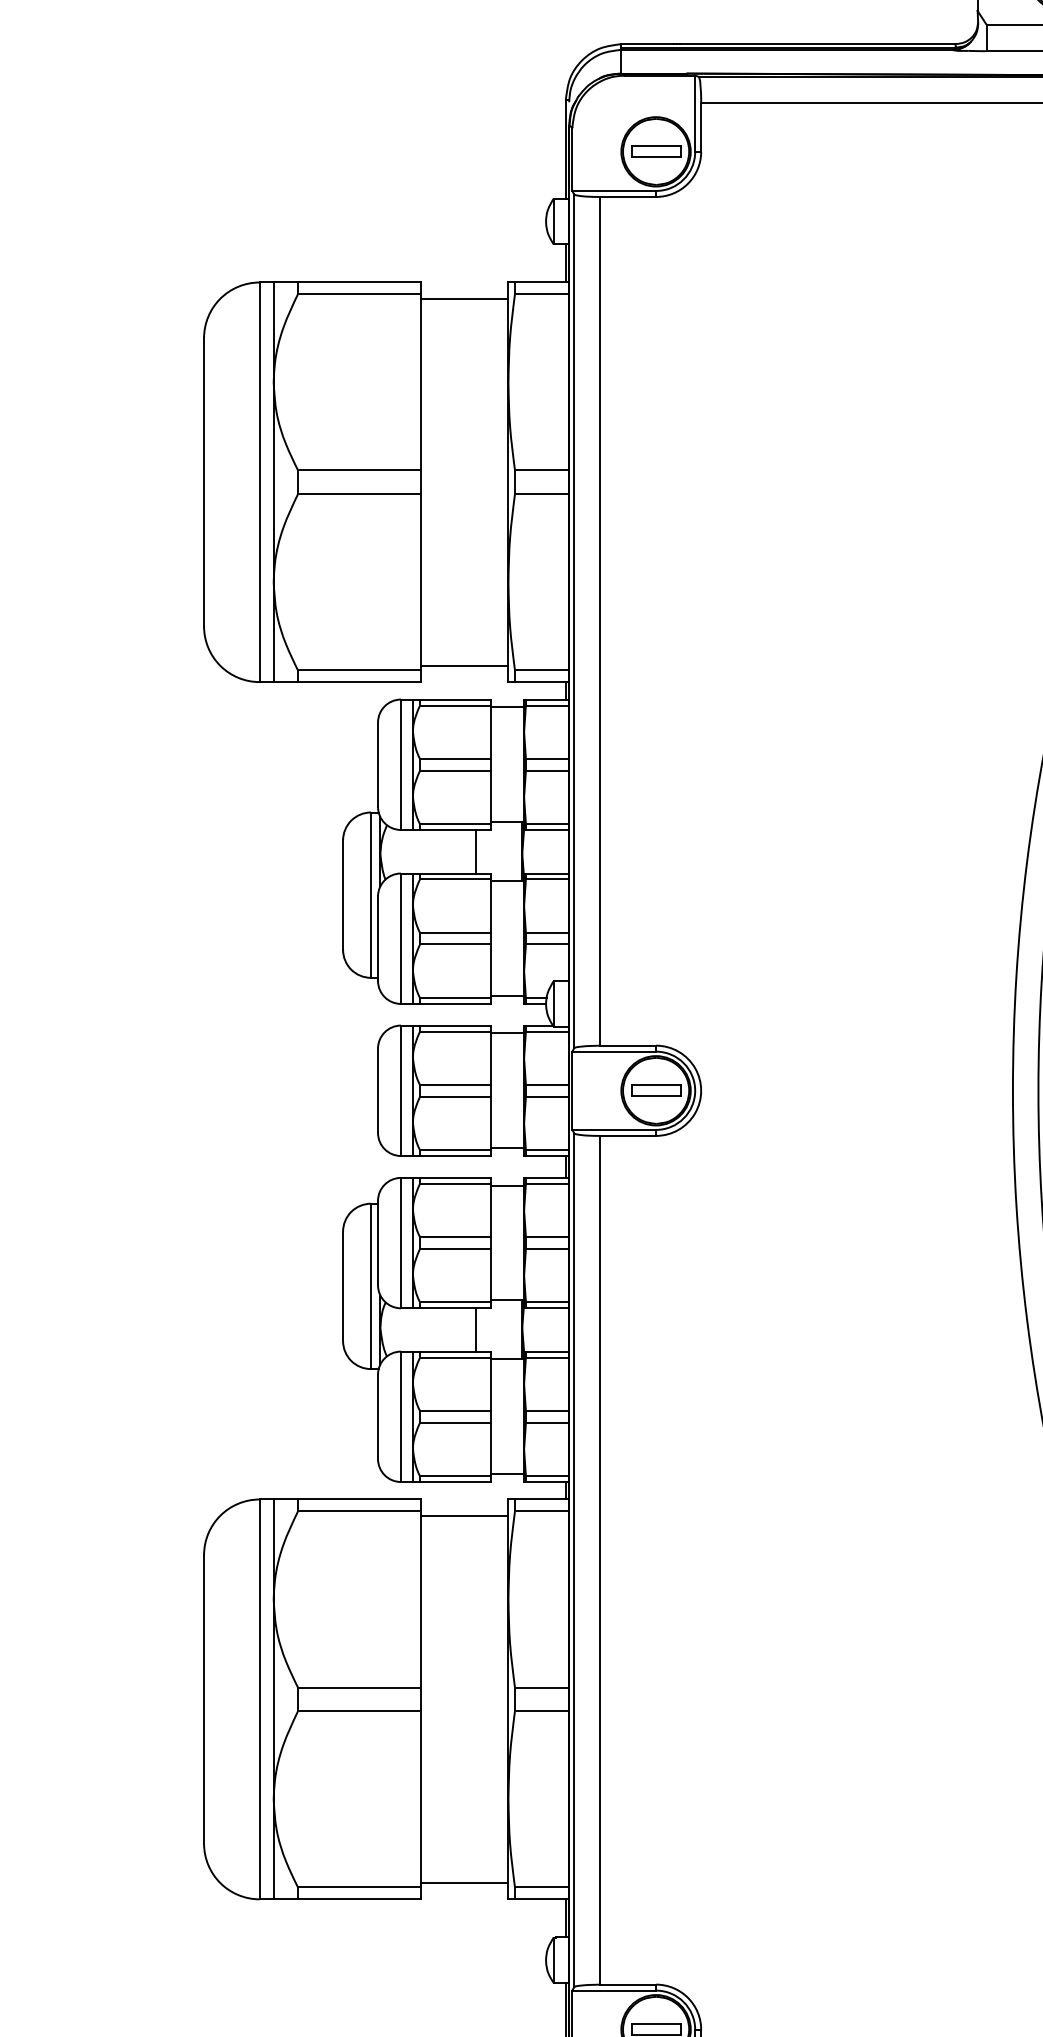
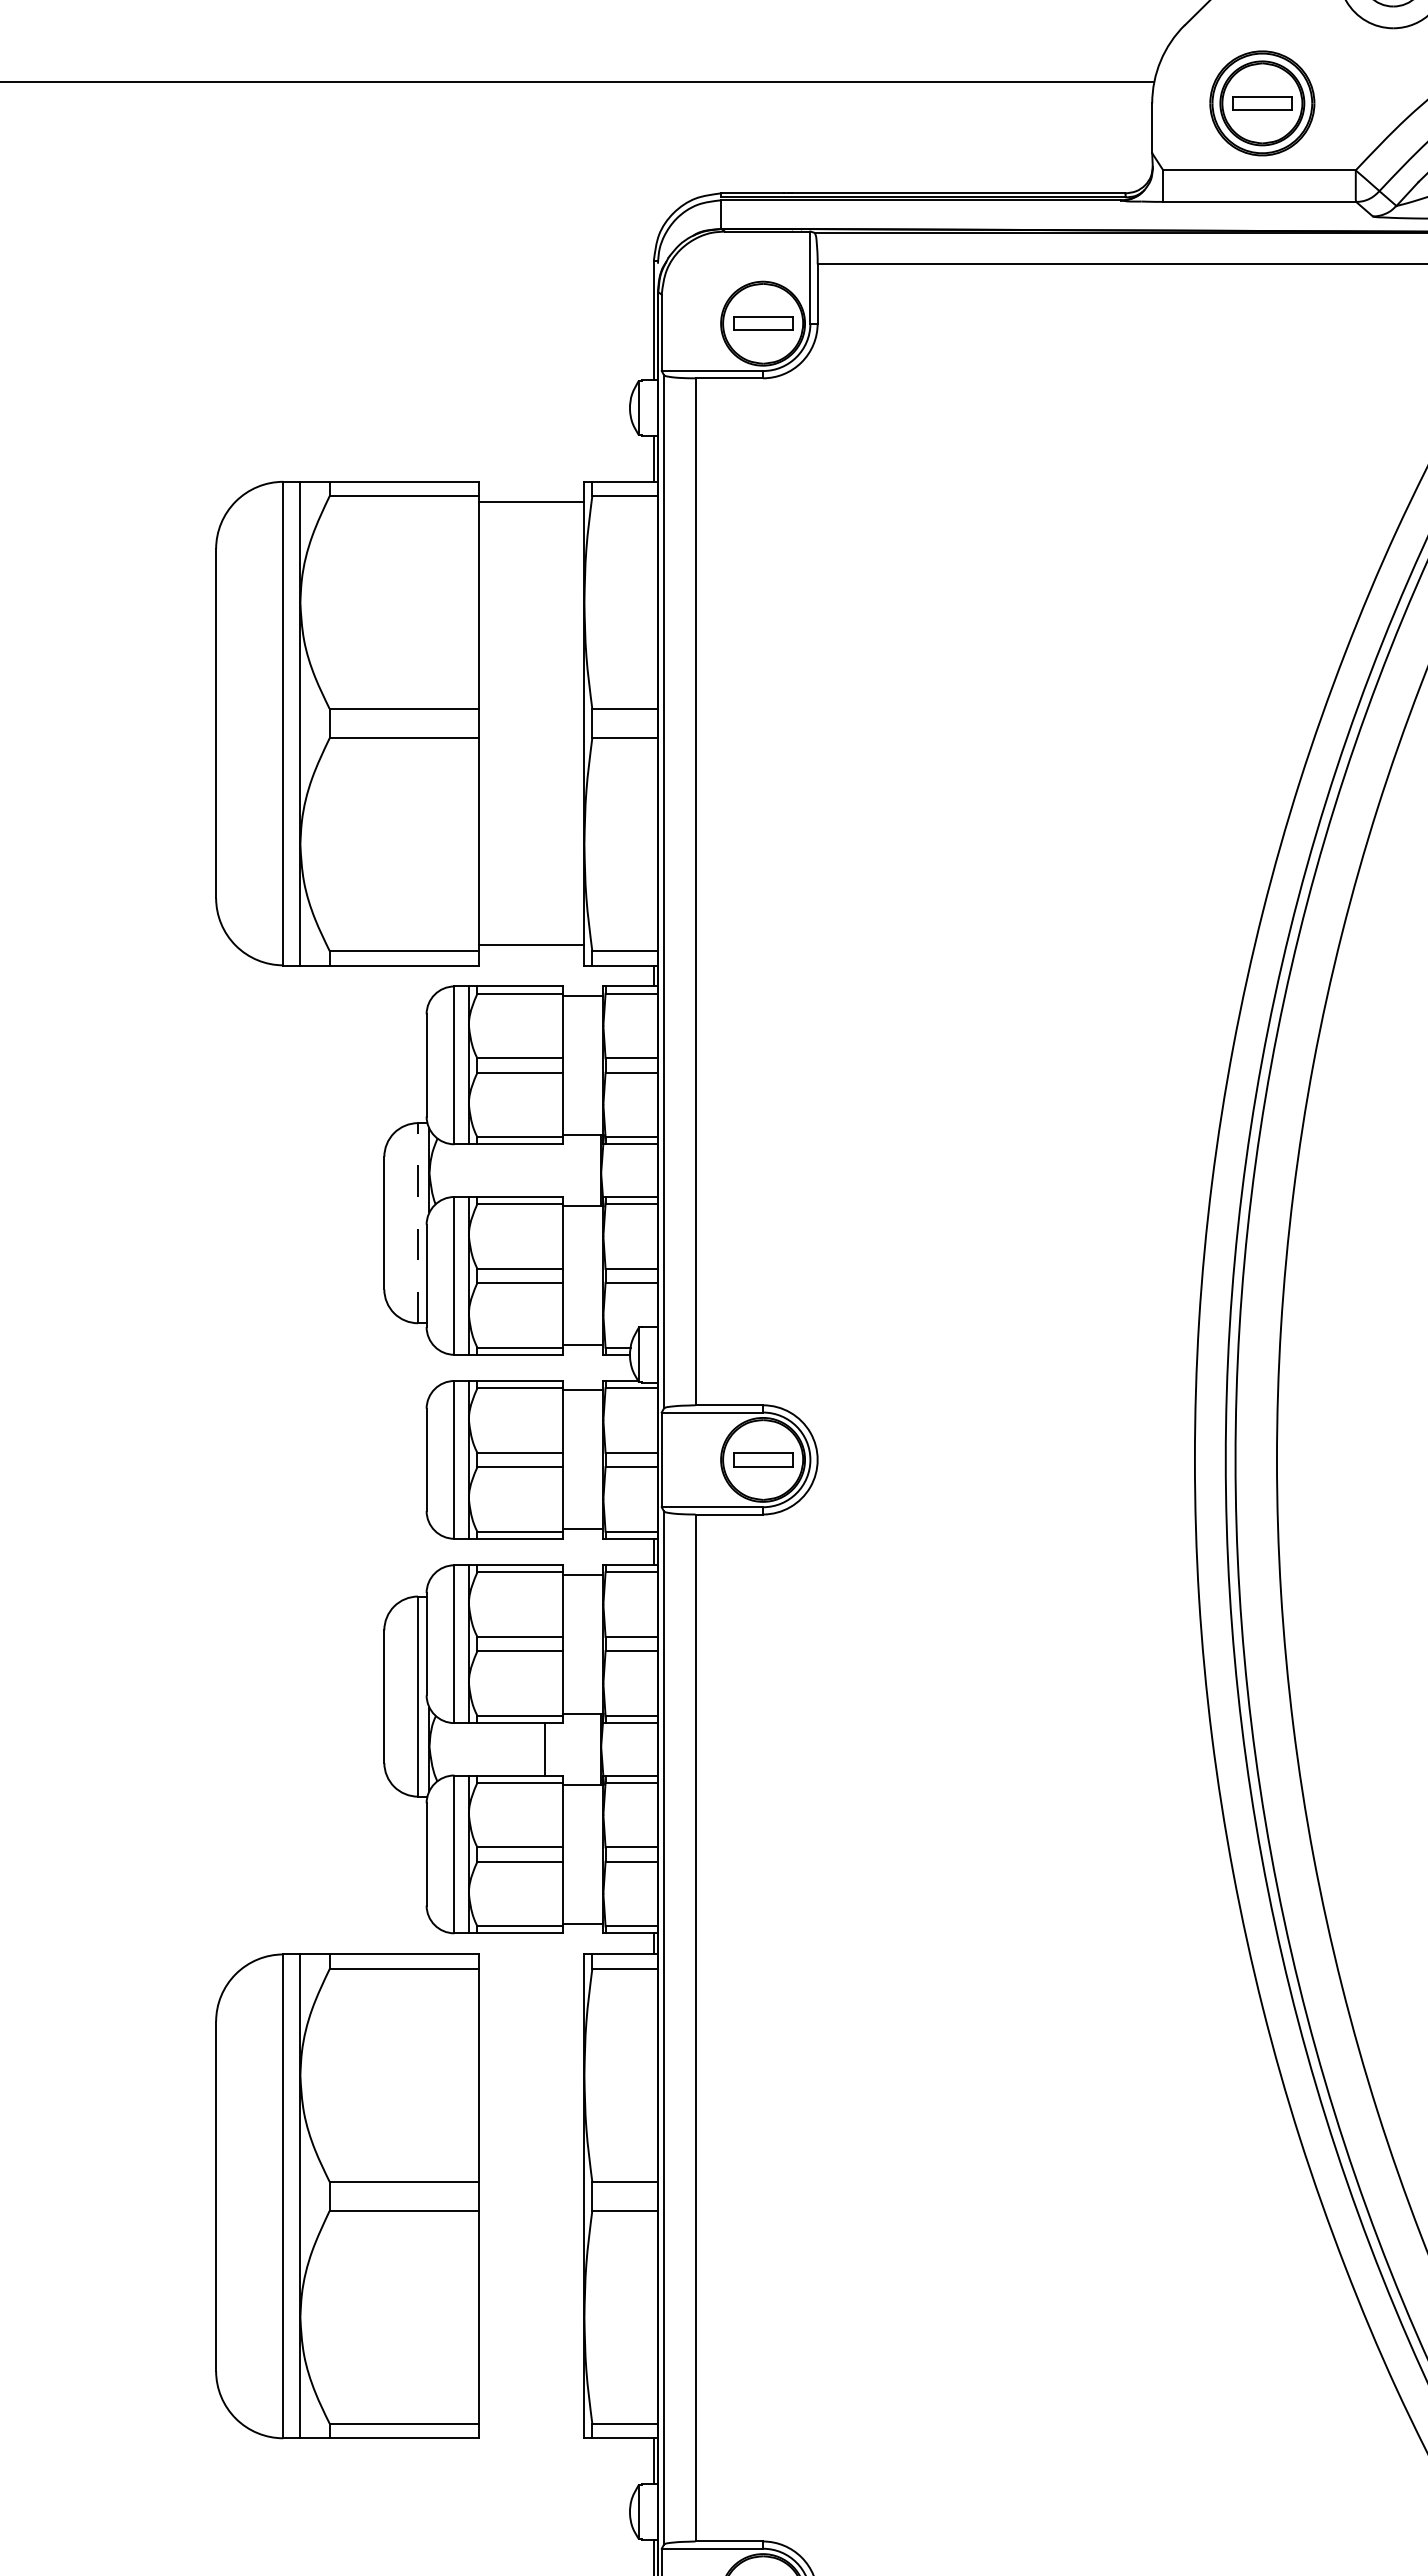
line: (476, 851) -> (545, 1170), removed
line: (371, 895) -> (418, 1223), solid -> dashed
line: (464, 1516) -> (531, 1974), removed
line: (464, 1882) -> (531, 2418), removed

